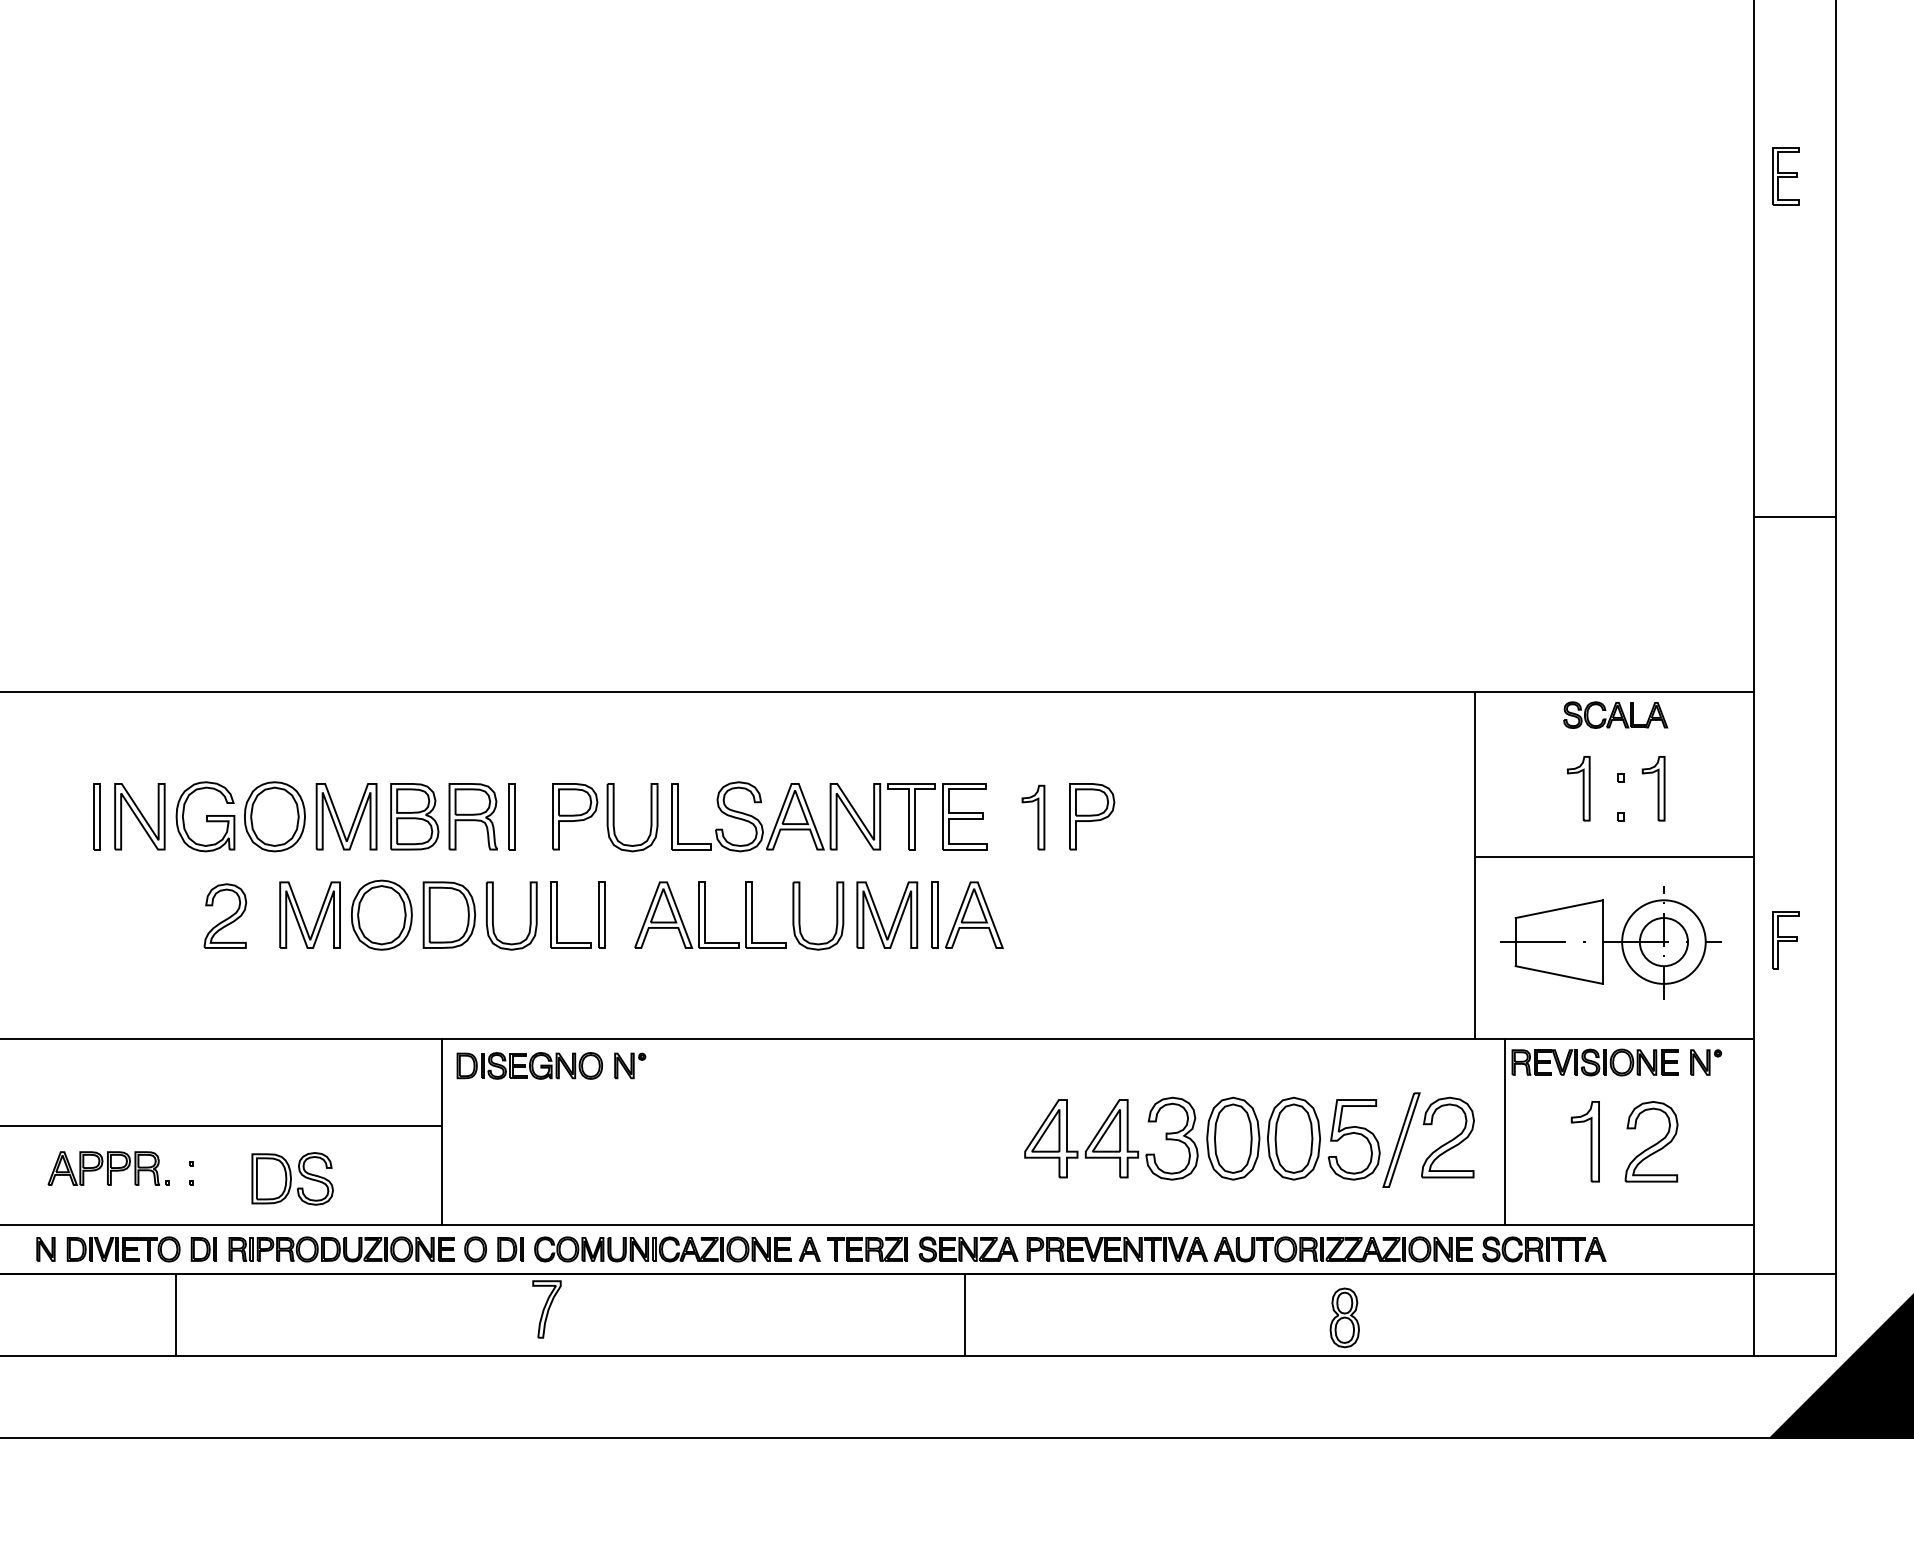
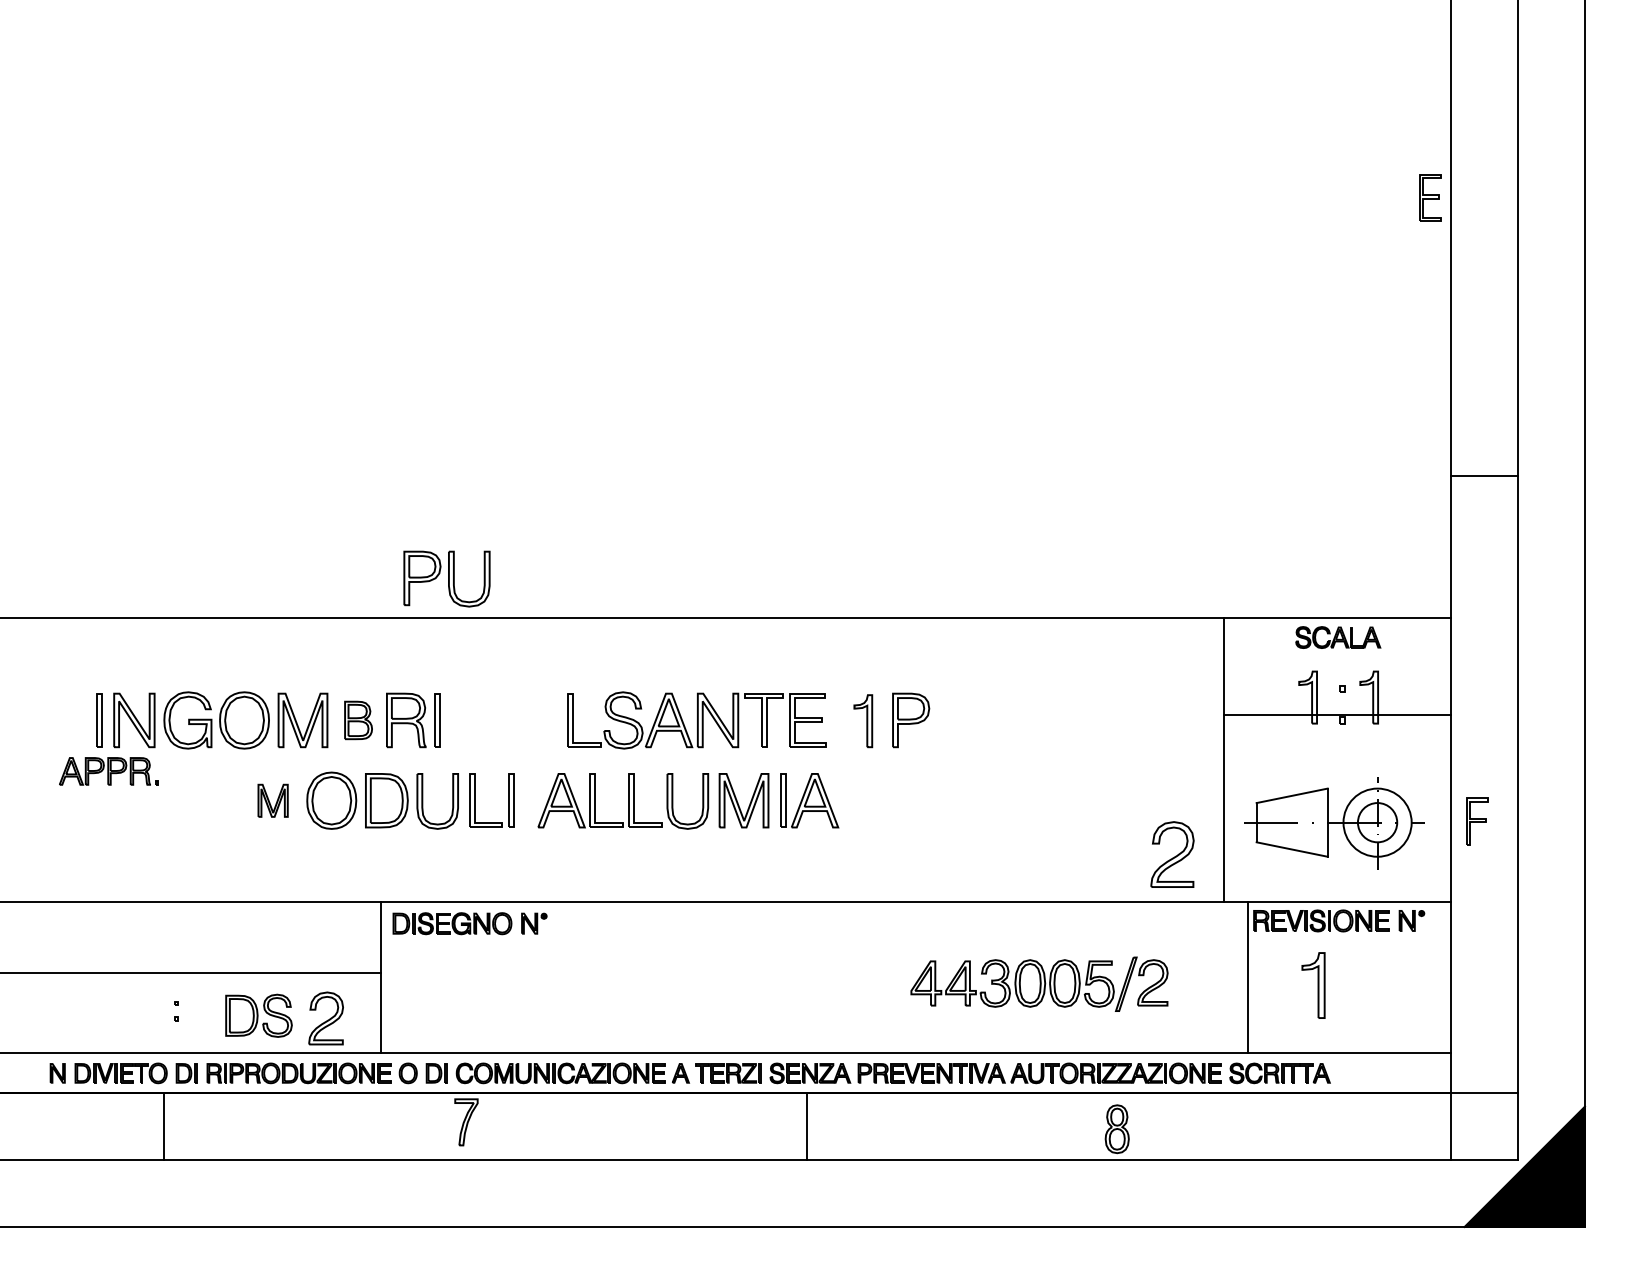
part: (1786, 175) -> (1430, 197), moved
part: (414, 816) -> (358, 720), size x0.7
part: (604, 816) -> (446, 578), moved
line: (1614, 857) -> (1337, 714), moved
part: (309, 914) -> (272, 800), size x0.6
part: (224, 916) -> (325, 1018), moved
part: (1249, 1140) -> (1039, 984), size x0.7
part: (1651, 1141) -> (1172, 854), moved
part: (108, 1168) -> (108, 771), moved

